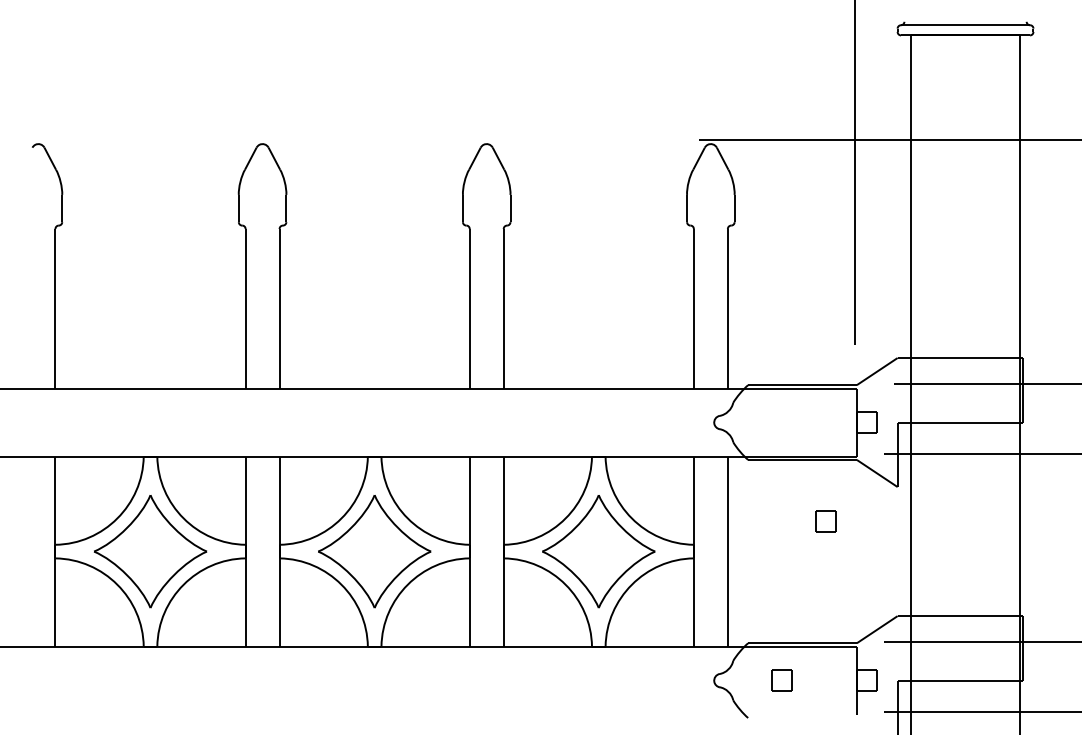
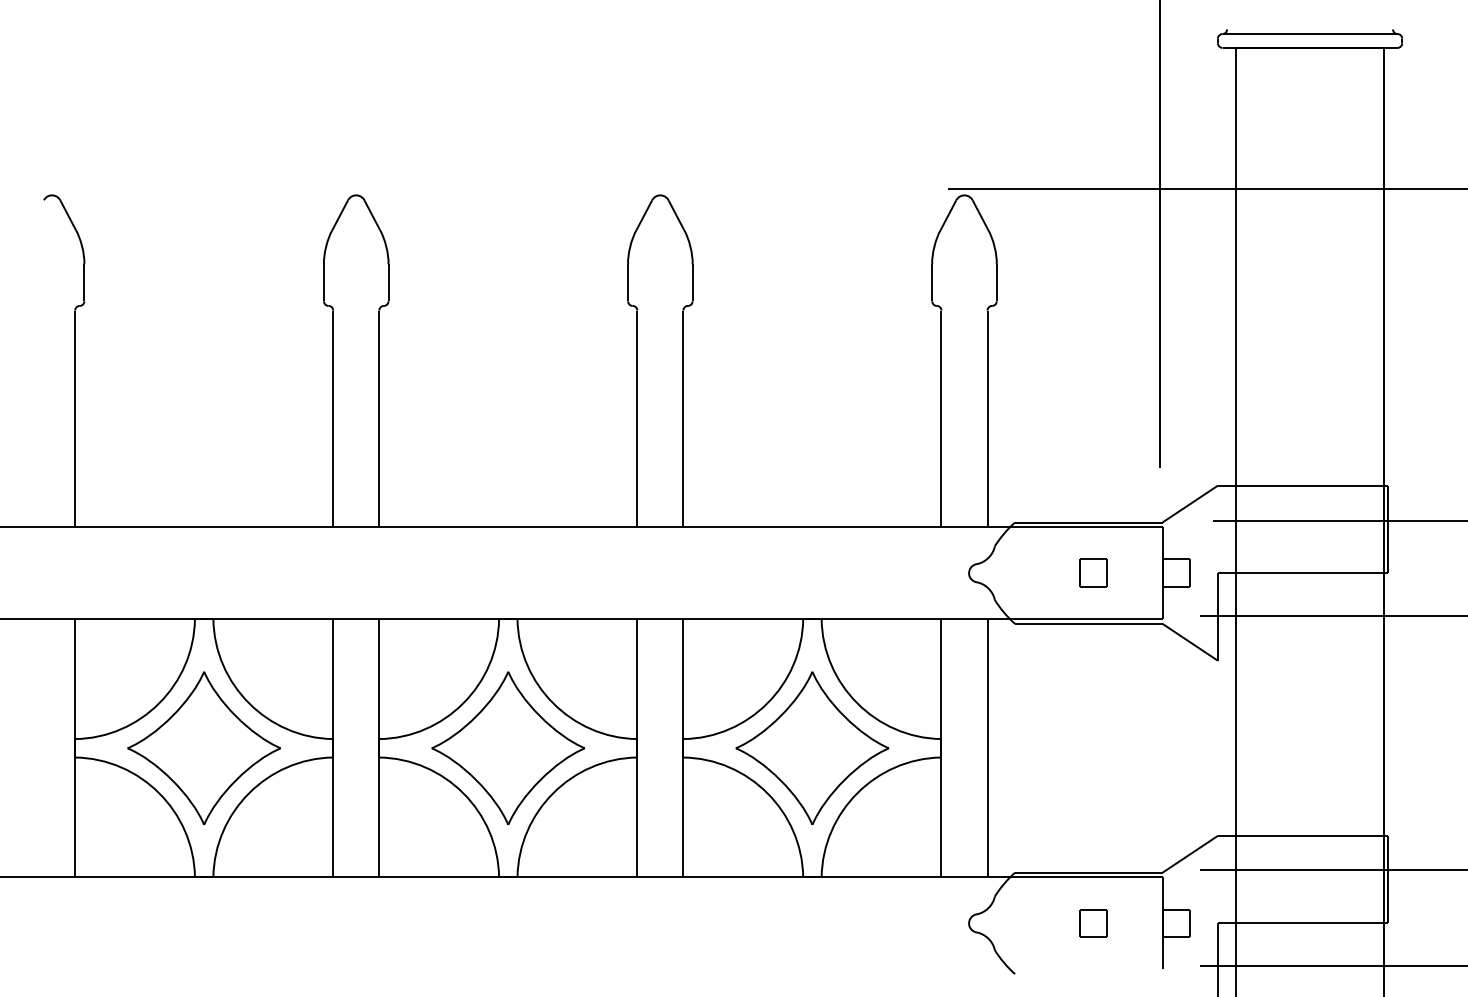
part: (825, 521) -> (1092, 573), moved
part: (781, 680) -> (1092, 923), moved

